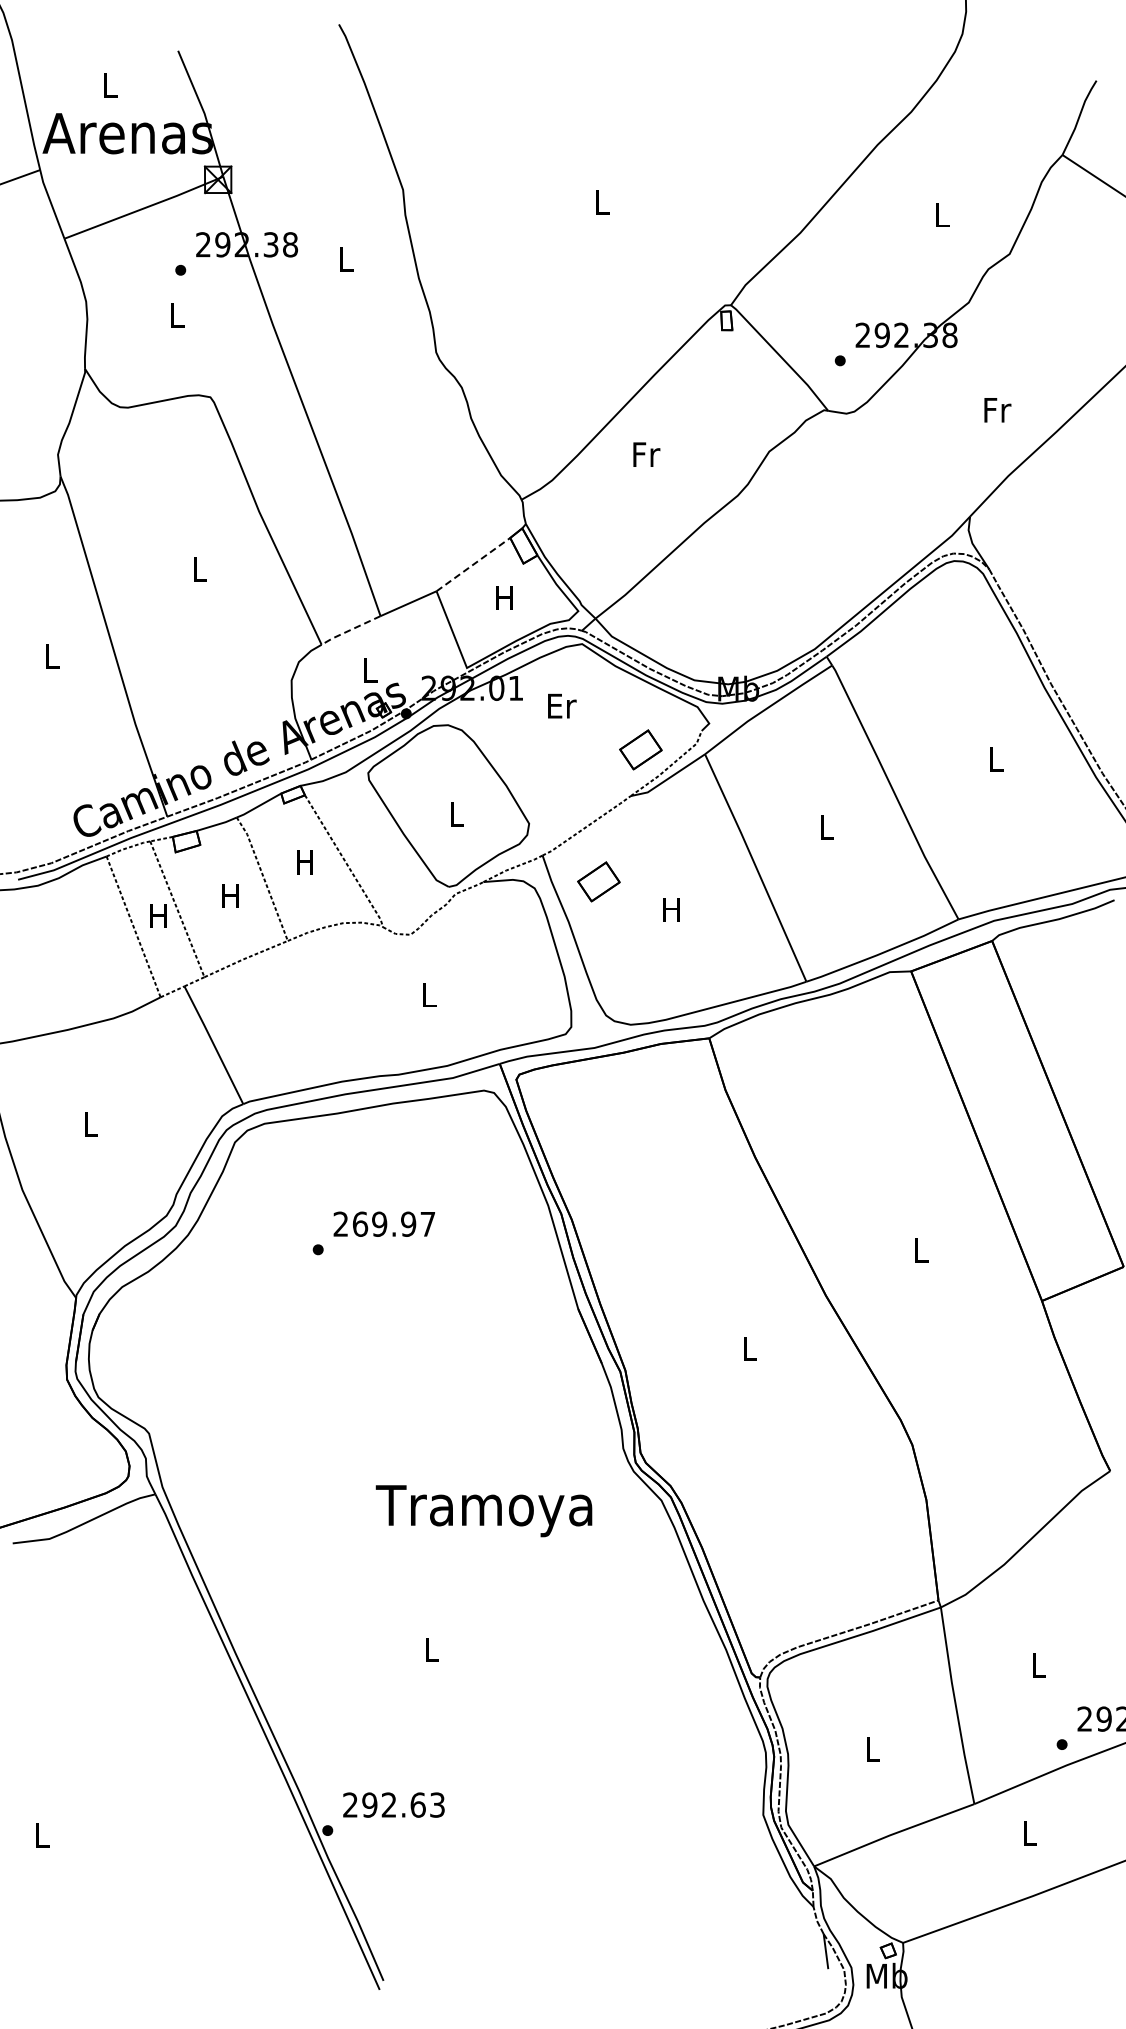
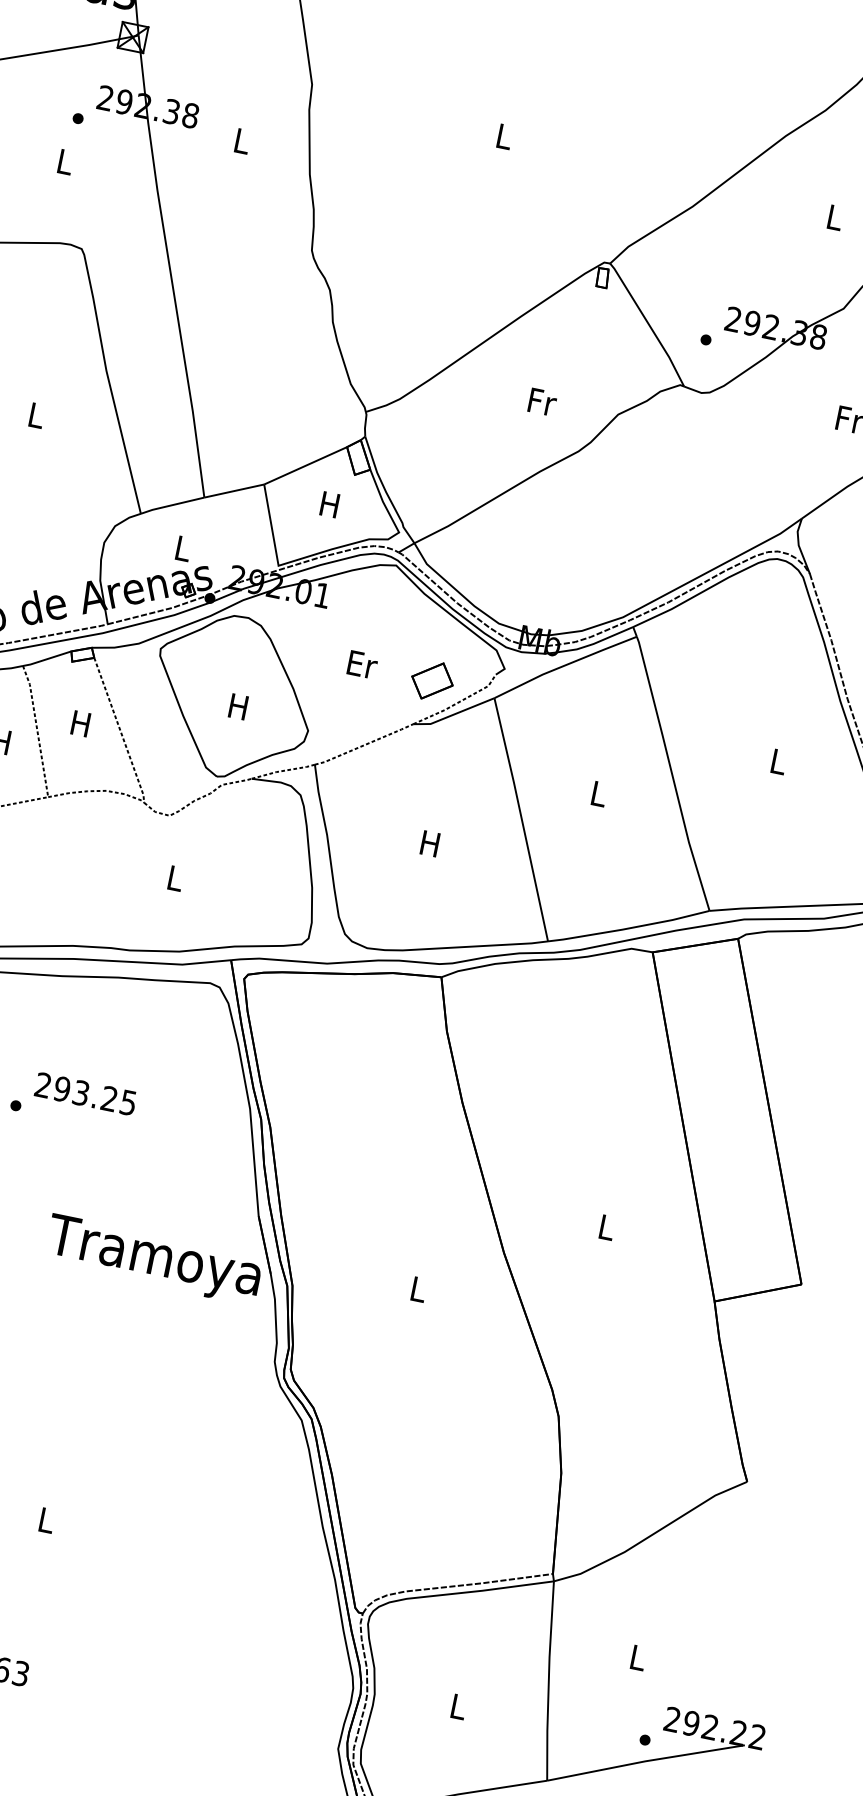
text: (646, 454) -> (542, 401), moved
line: (473, 564) -> (305, 465), dashed -> solid
line: (350, 630) -> (172, 505), dashed -> solid
text: (562, 705) -> (363, 664), moved
text: (455, 814) -> (237, 706), L -> H
part: (598, 881) -> (364, 801), removed
text: (393, 1223) -> (94, 1095), 269.97 -> 293.25
text: (483, 1511) -> (152, 1260), moved

